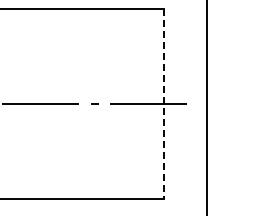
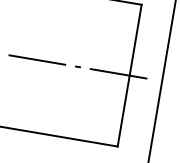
line: (163, 104) -> (129, 75), dashed -> solid

